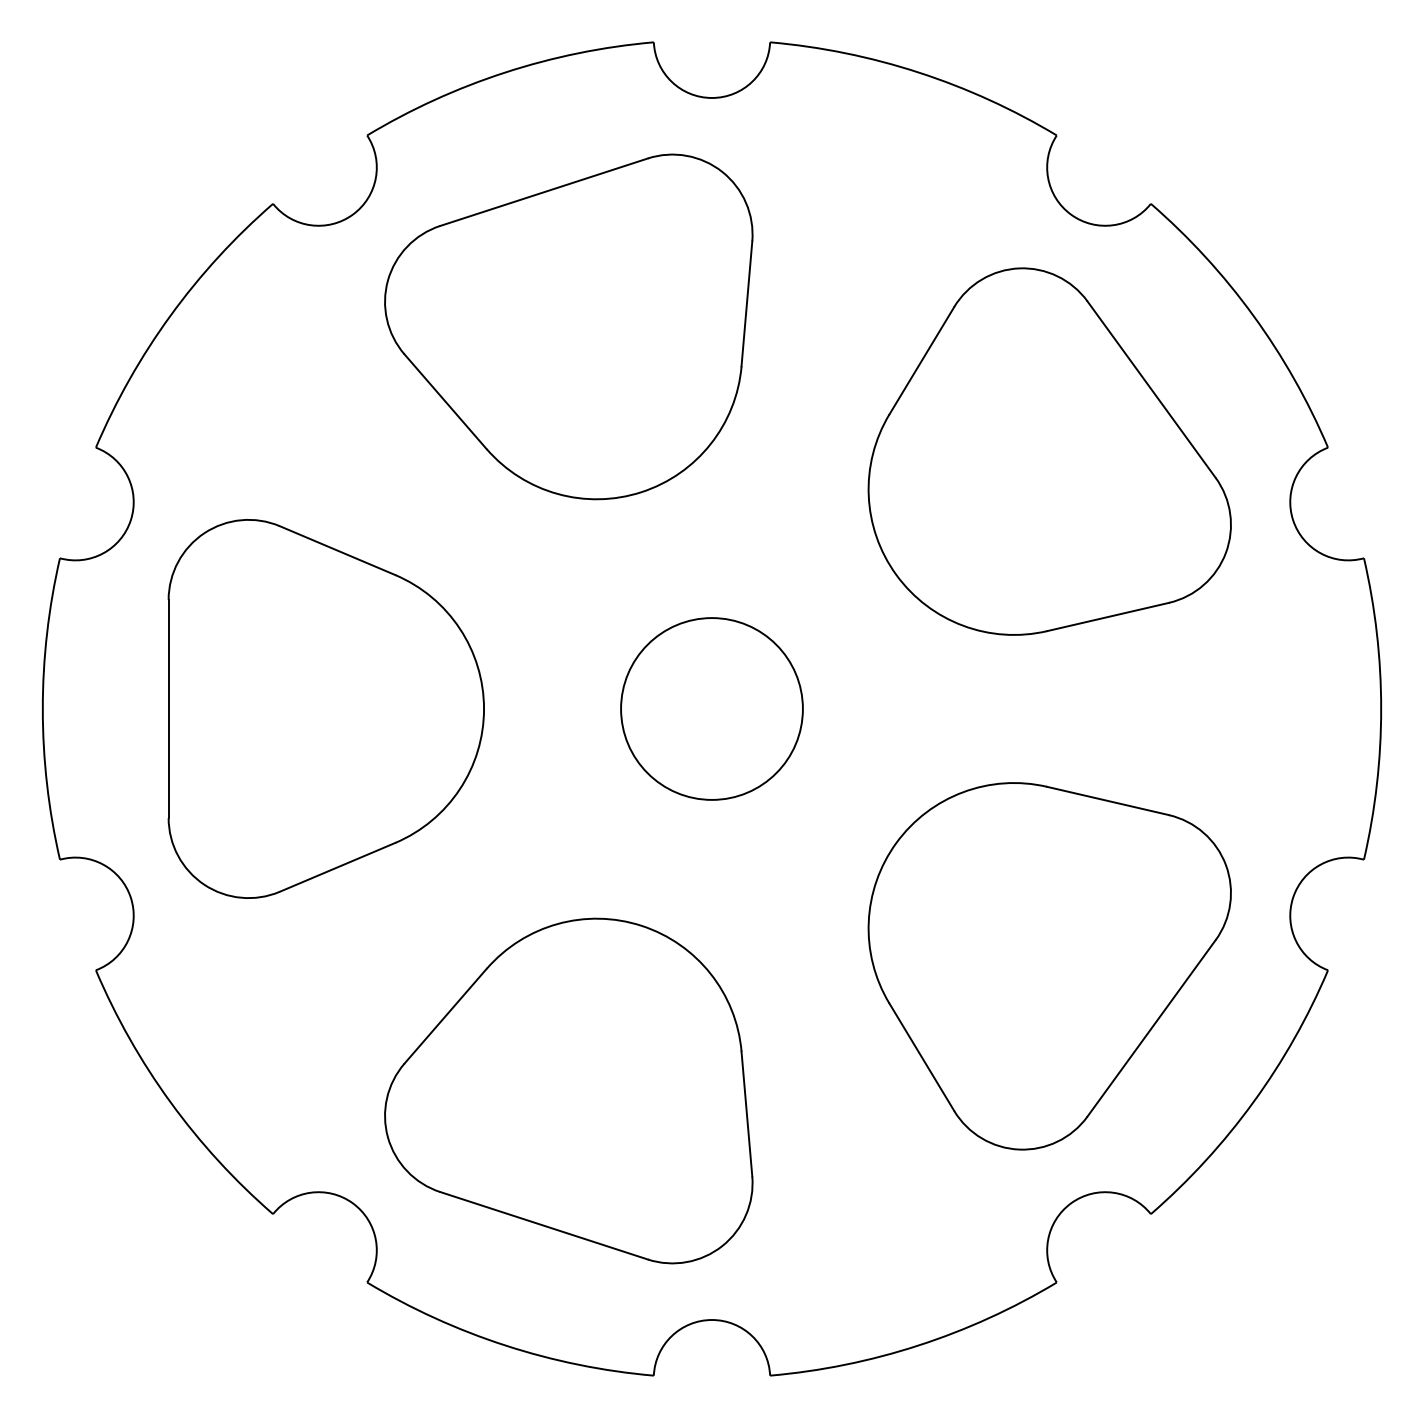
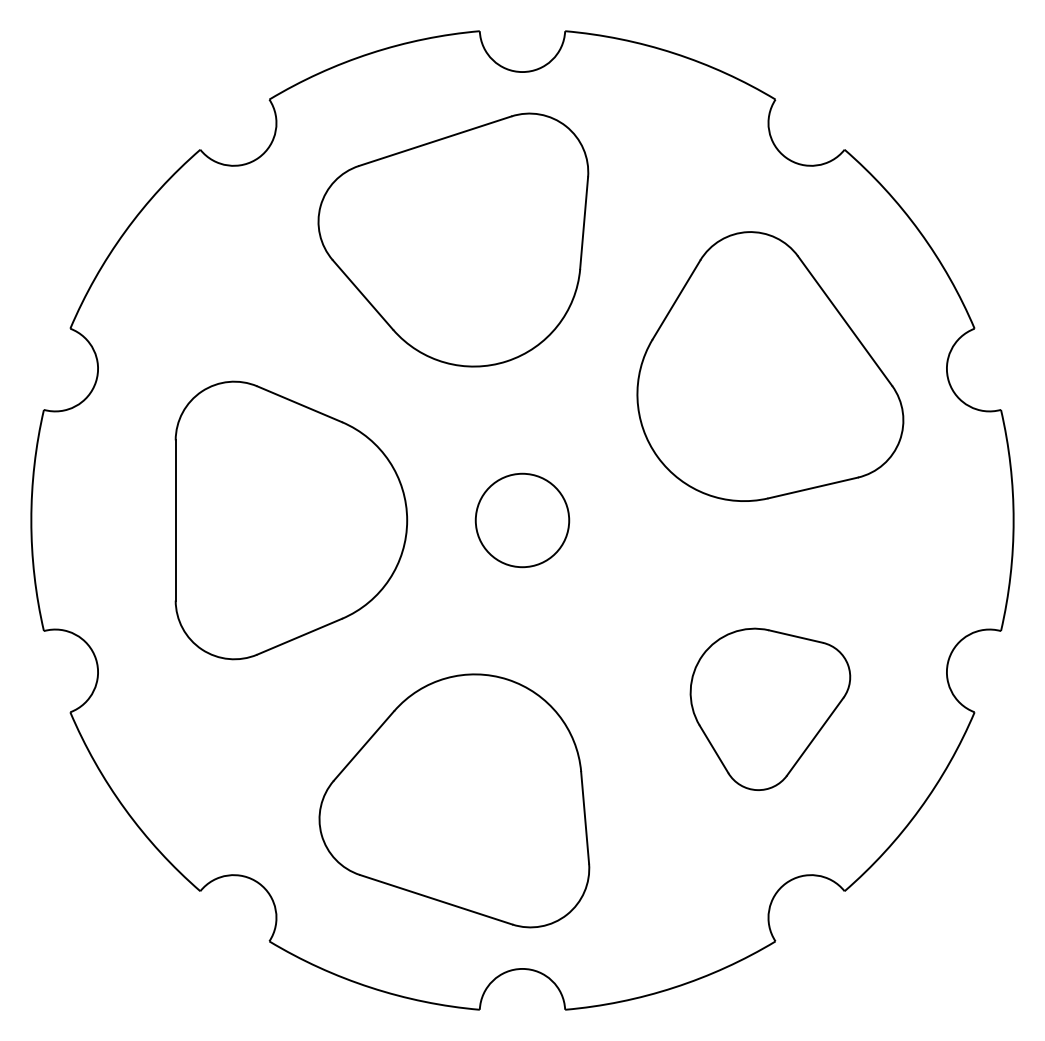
part: (568, 326) -> (453, 239), moved
part: (1049, 451) -> (770, 366), moved
part: (326, 709) -> (291, 520), moved
circle: (712, 709) -> (522, 520), size x0.7
part: (1049, 966) -> (770, 709), size x0.6
part: (568, 1090) -> (454, 800), moved

